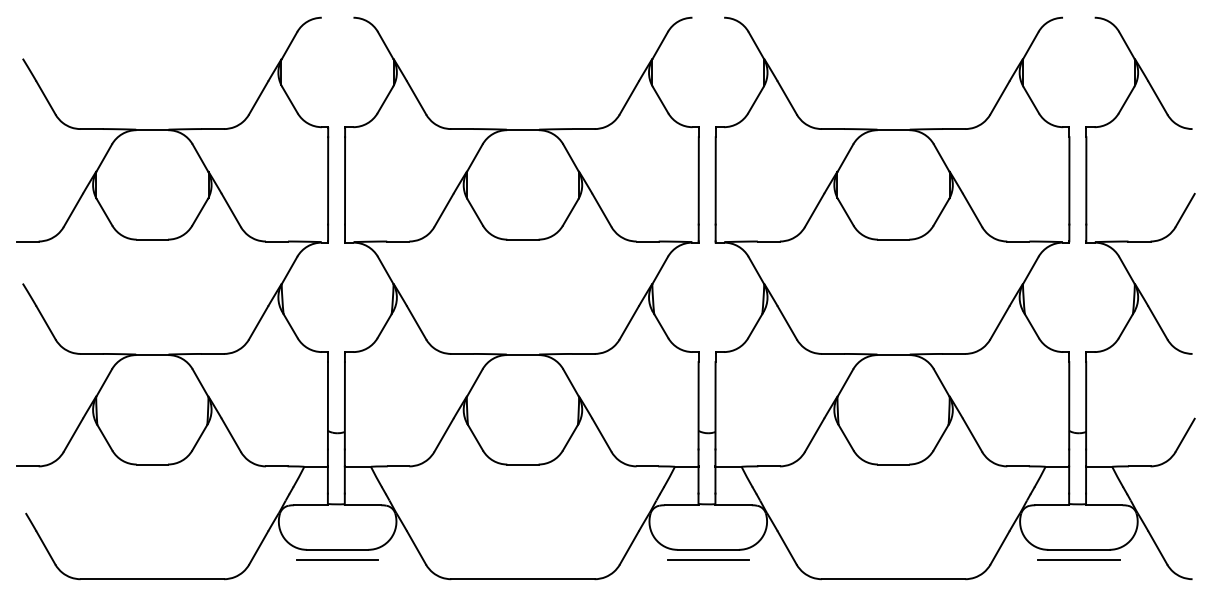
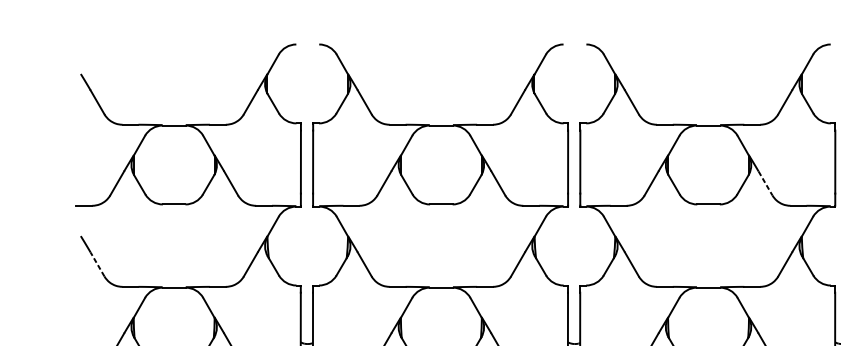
line: (972, 210) -> (765, 183), solid -> dashed
line: (45, 322) -> (97, 264), solid -> dashed

